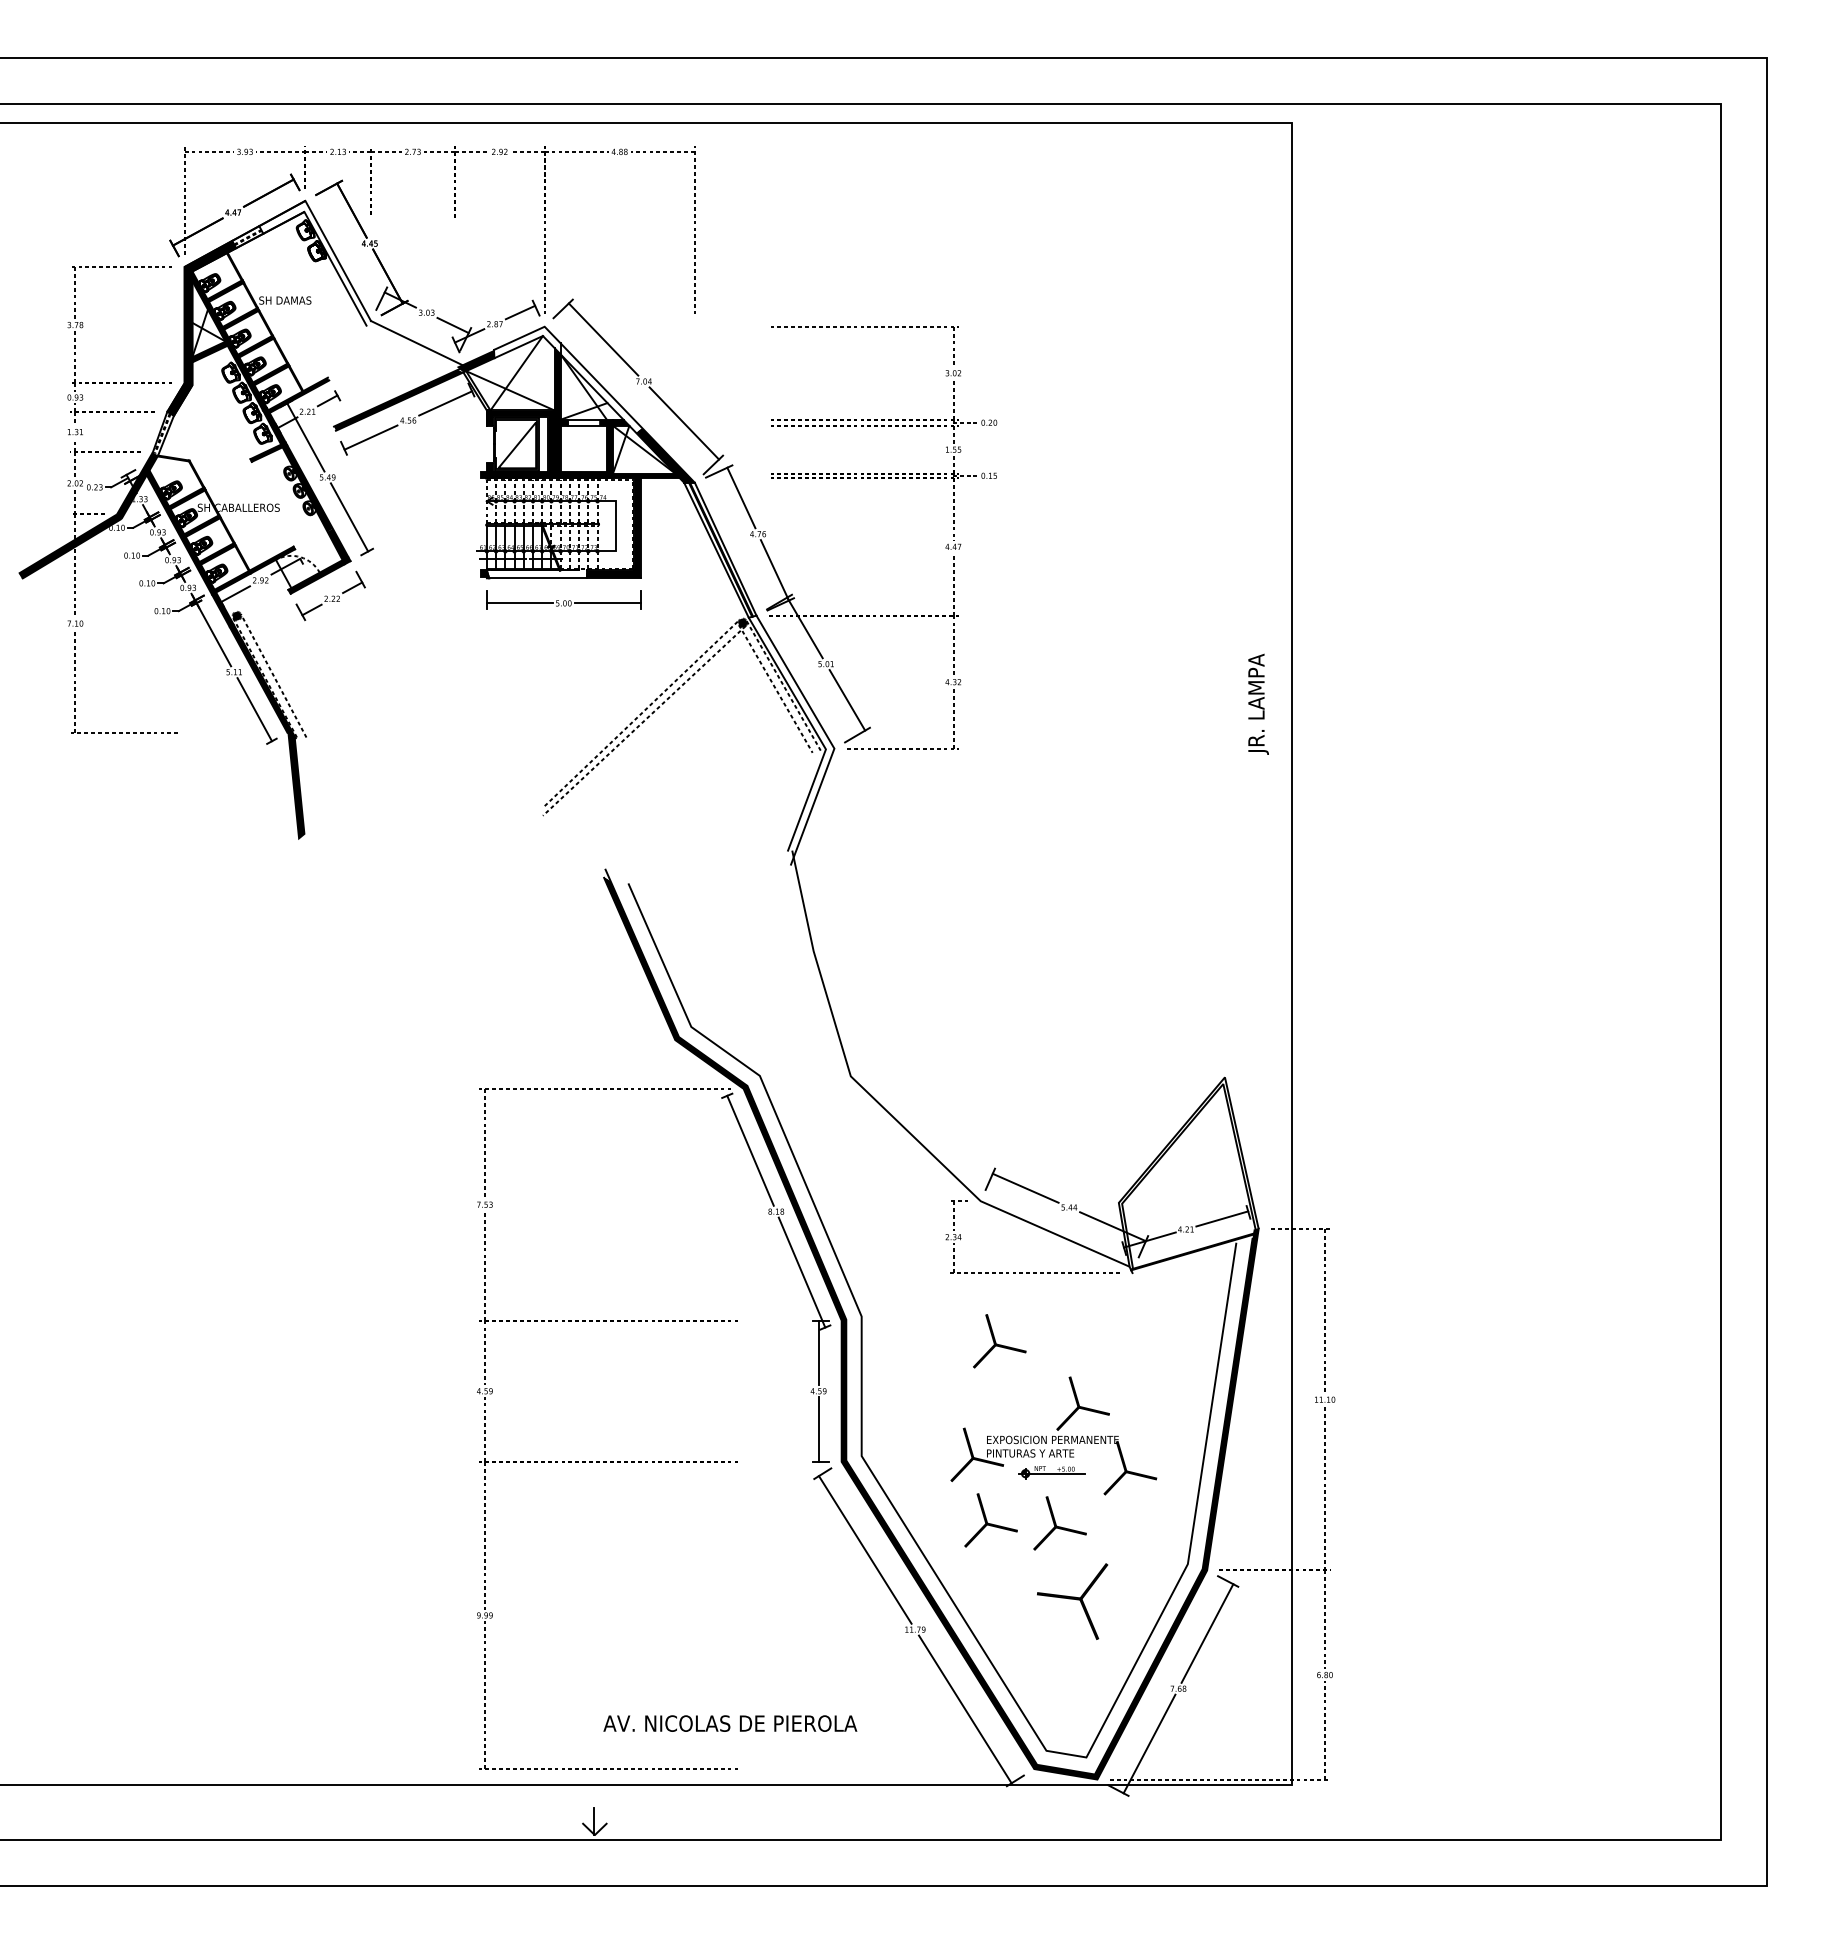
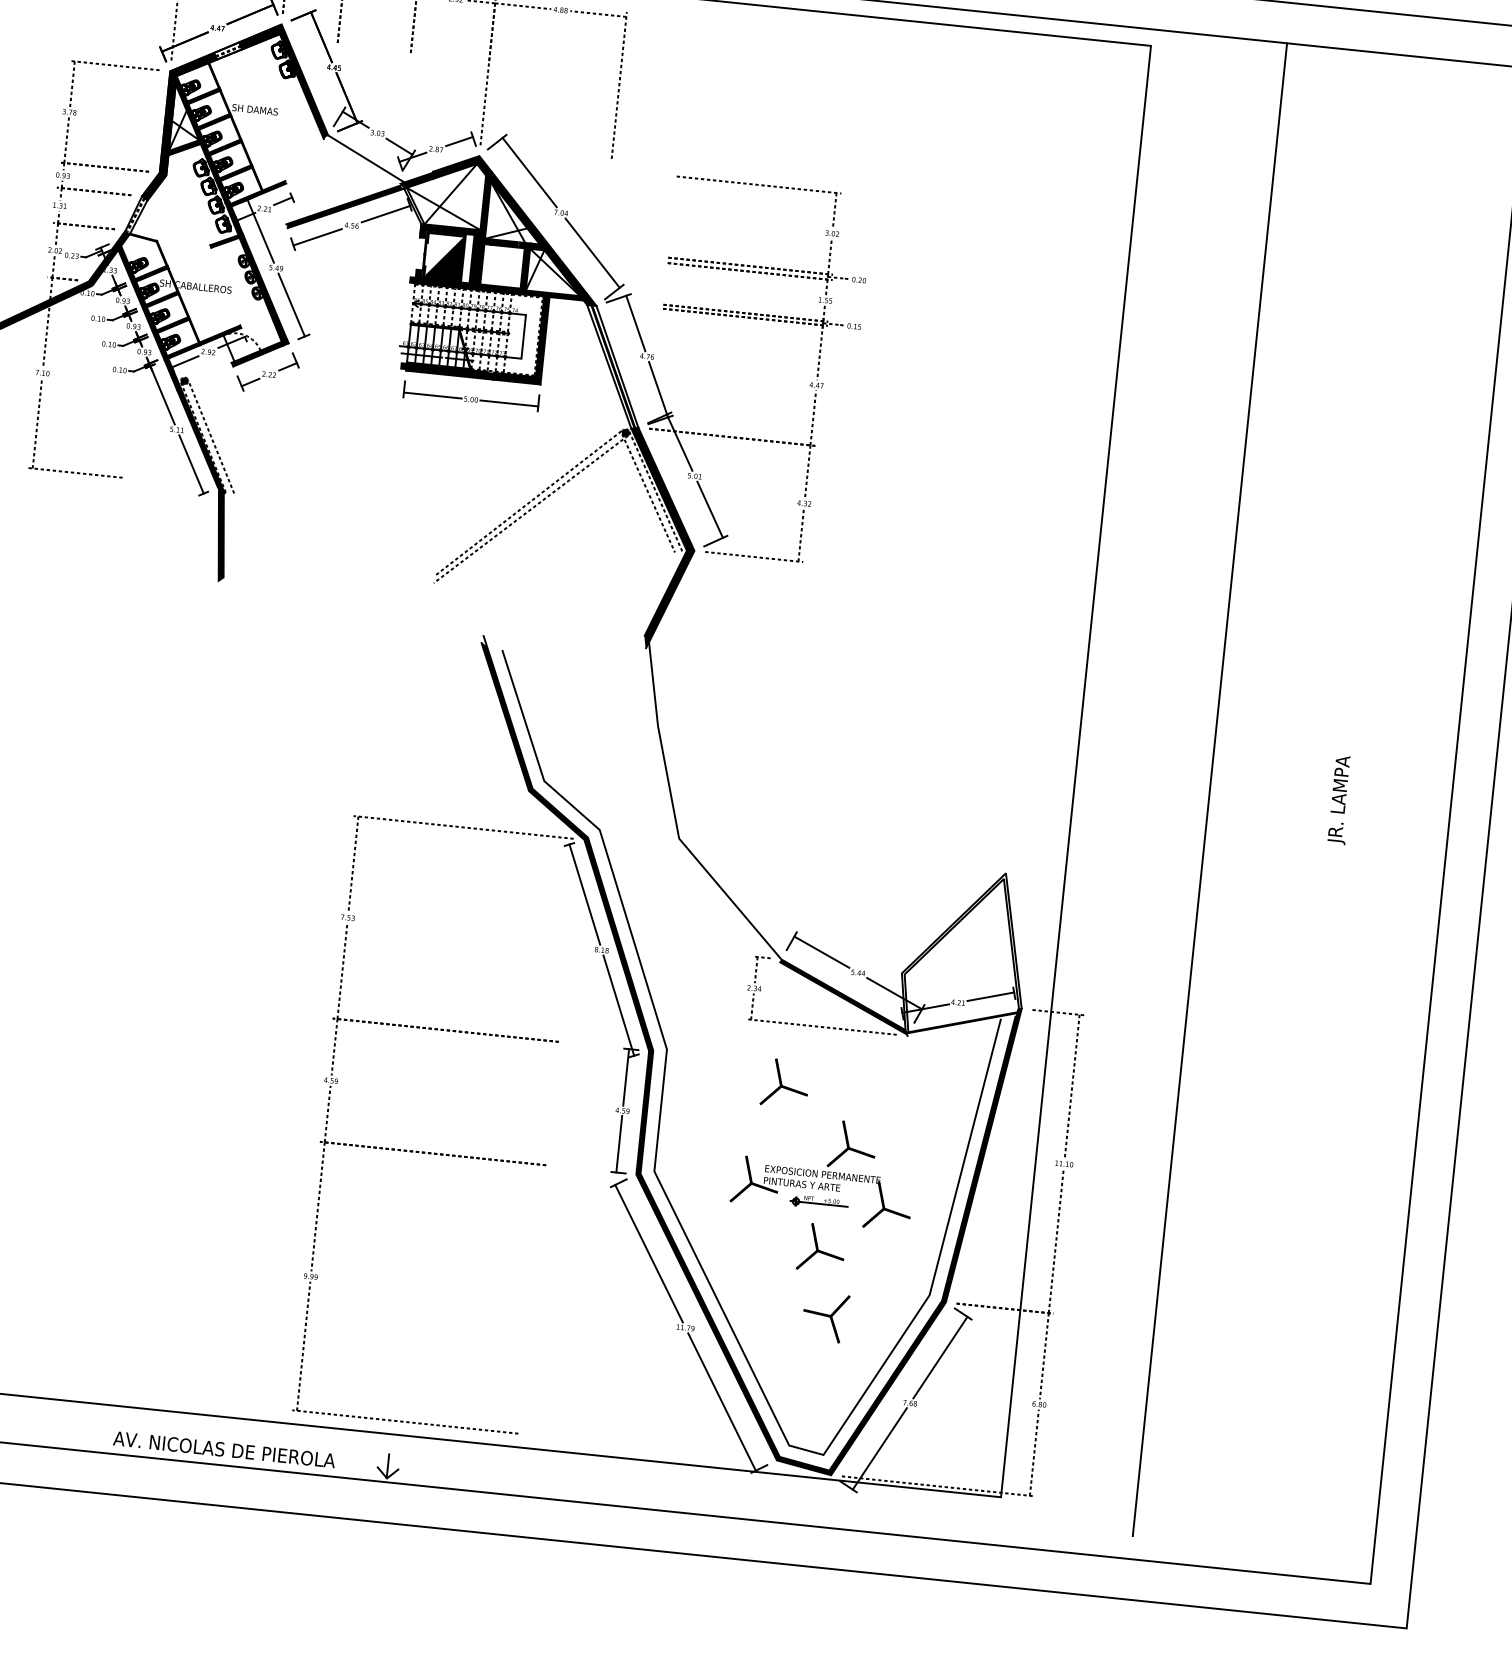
fill: (315, 262) -> (284, 79), added
fill: (567, 379) -> (494, 204), added
fill: (583, 422) -> (504, 243), added
fill: (517, 445) -> (444, 257), added
fill: (536, 574) -> (449, 371), added
text: (1258, 703) -> (1340, 799), moved
fill: (791, 740) -> (657, 539), added
line: (1446, 958) -> (1210, 789), added
fill: (1055, 1237) -> (843, 997), added
part: (990, 1520) -> (761, 1239), removed
part: (1072, 1601) -> (825, 1317), size x0.71
text: (730, 1723) -> (224, 1449), moved

